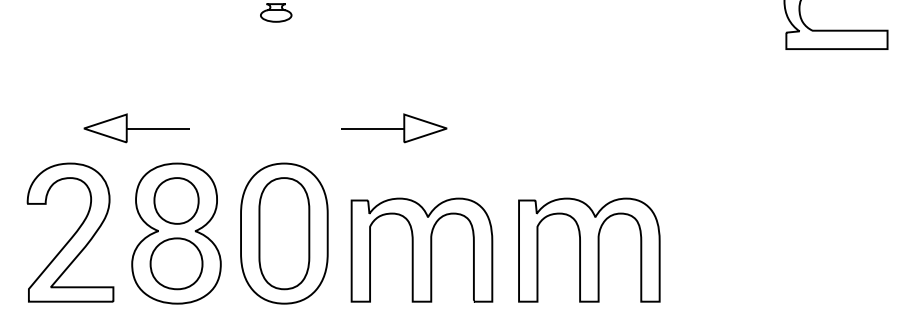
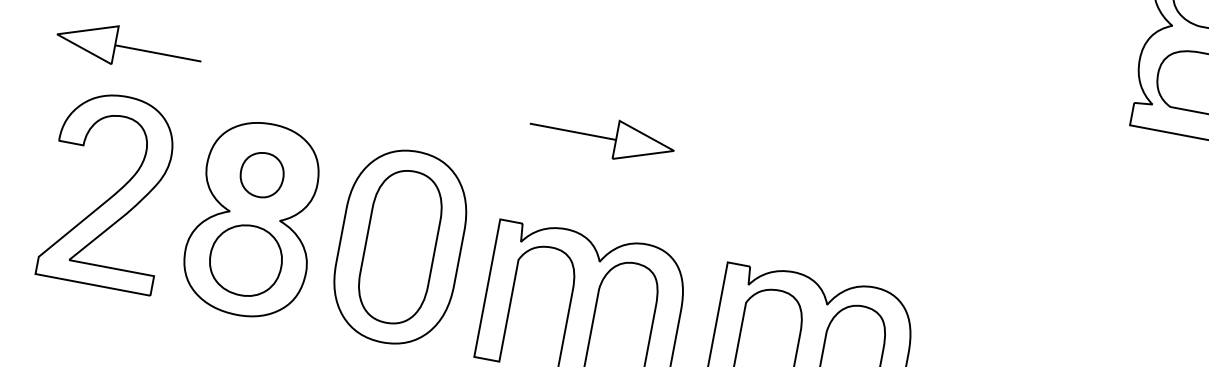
part: (136, 128) -> (128, 47), moved
part: (394, 128) -> (602, 137), moved
part: (176, 200) -> (262, 174), size x0.7

